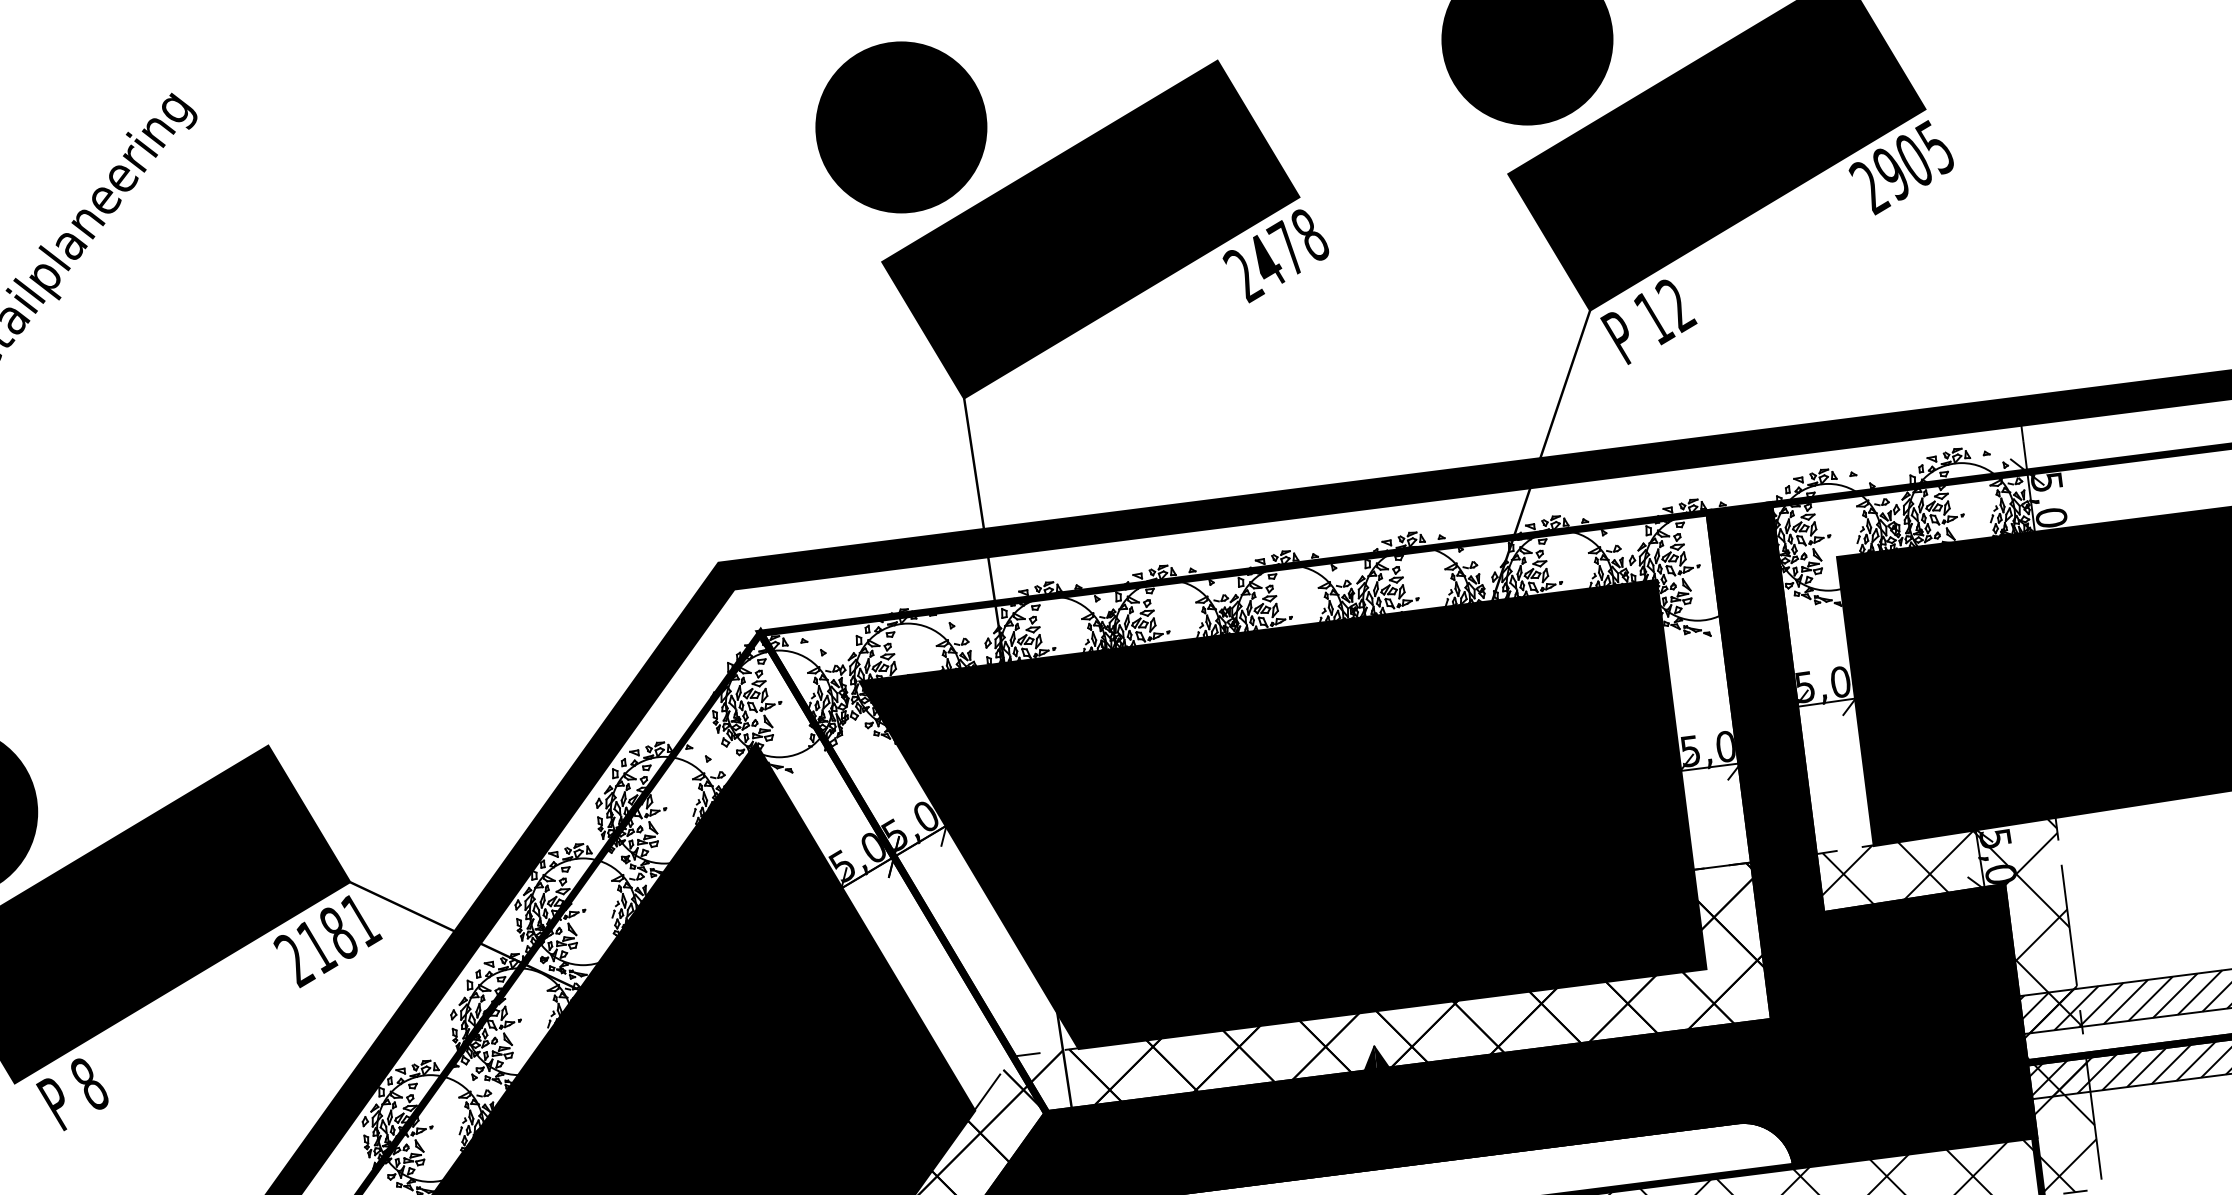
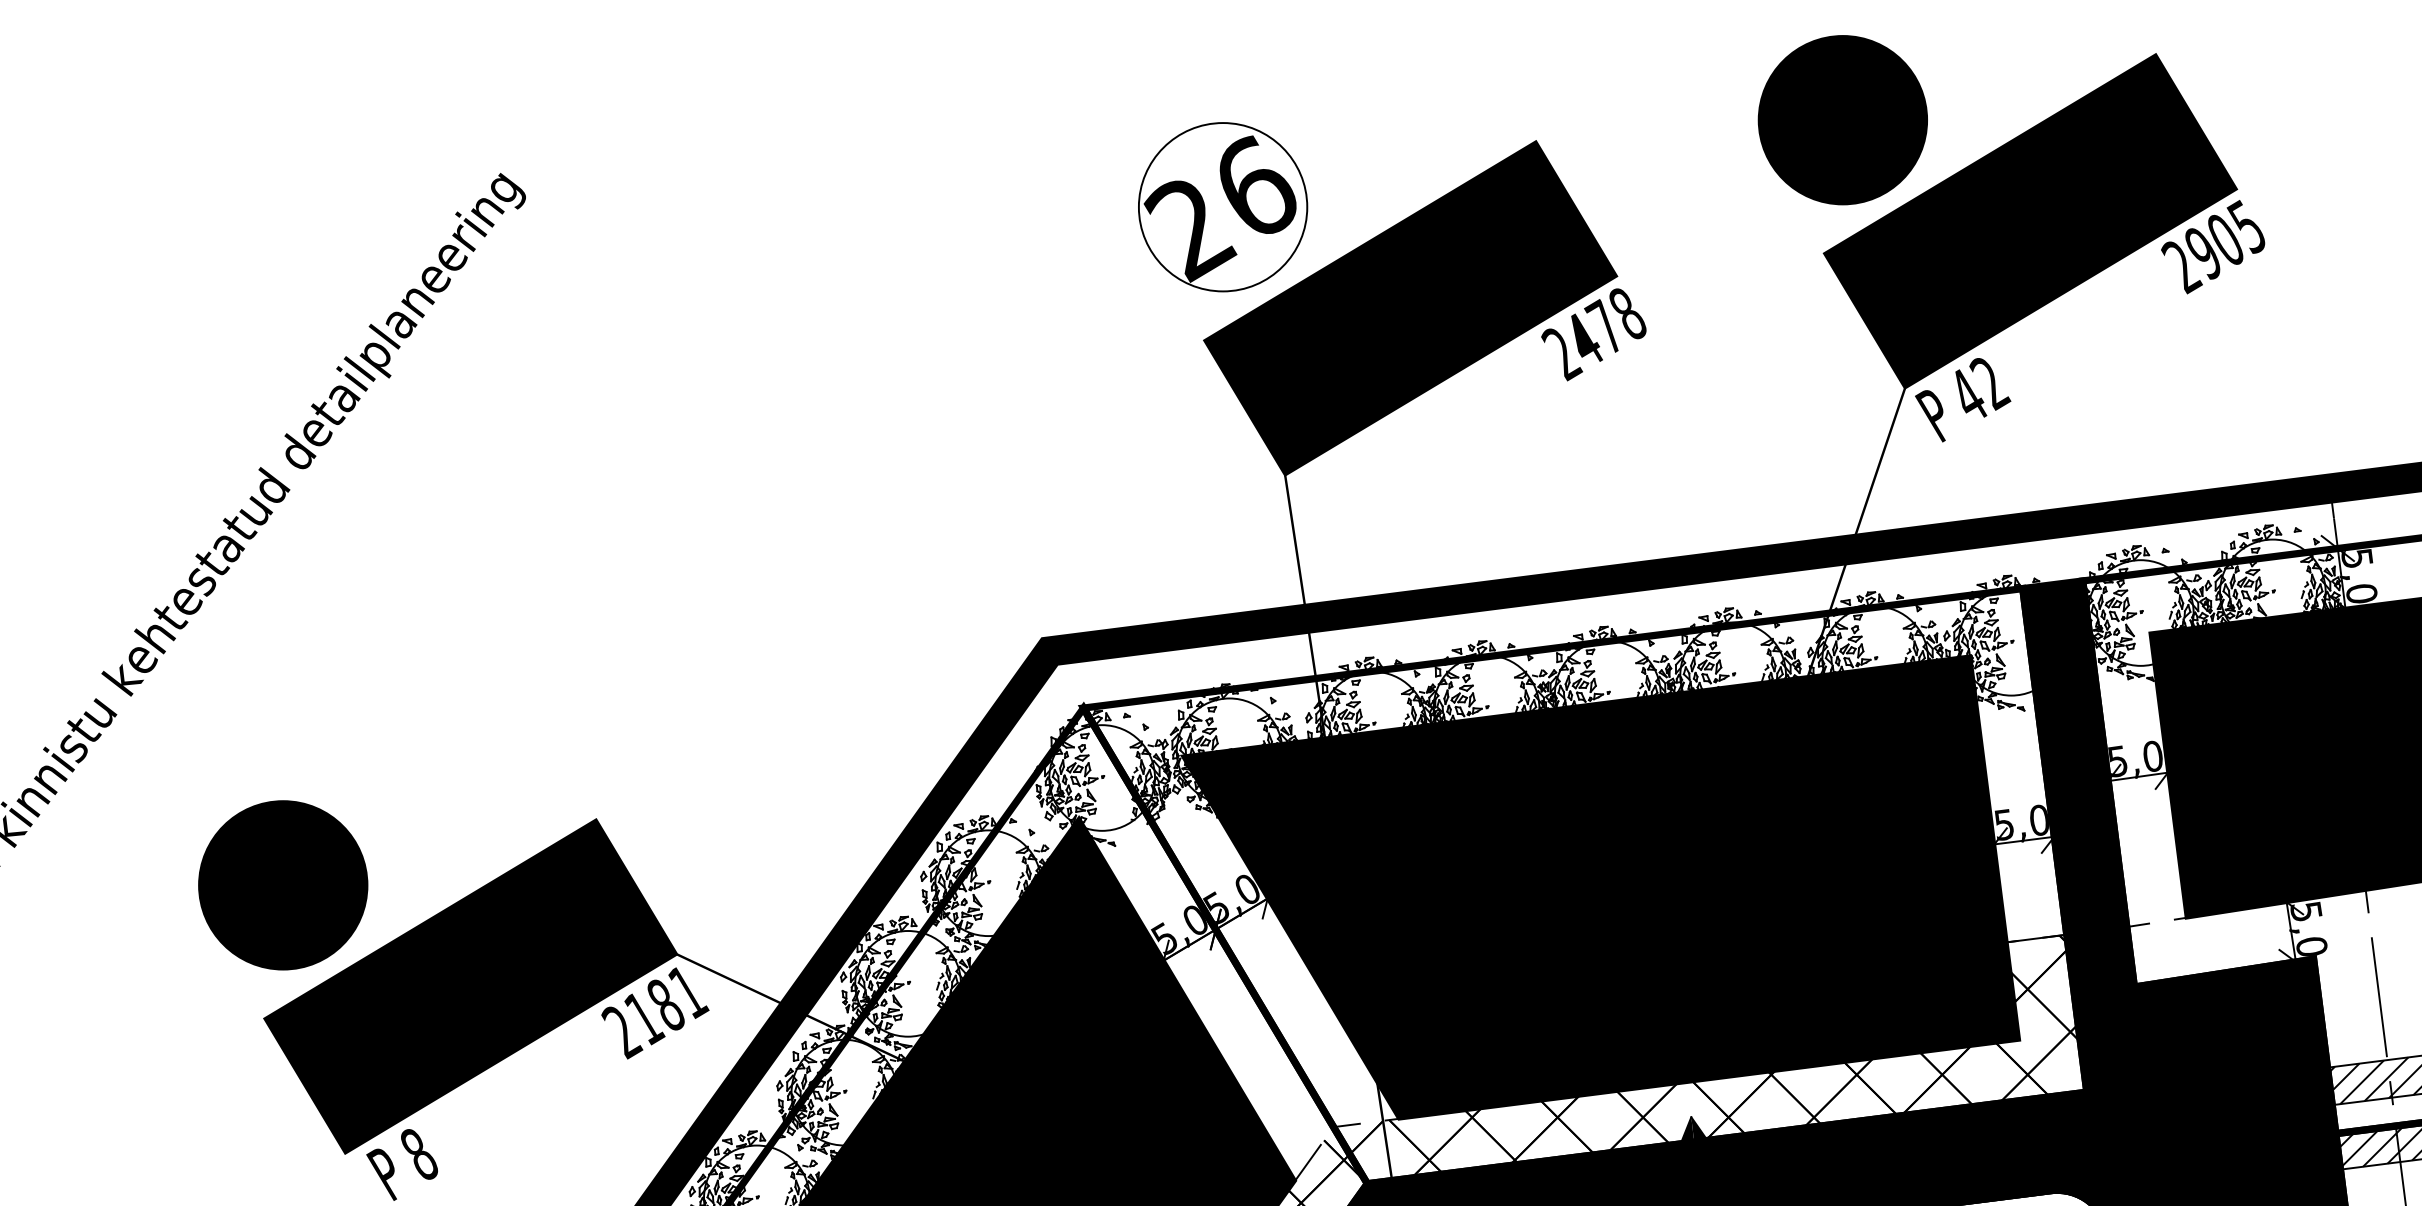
fill: (900, 127) -> (1222, 207), removed
text: (1654, 317) -> (1968, 395), 12 -> 42
hatch: (1957, 972) -> (2268, 1043), removed

